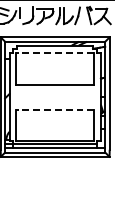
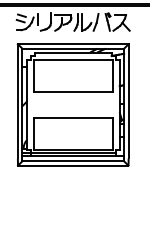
line: (55, 53) -> (73, 60), dashed -> solid
line: (55, 109) -> (73, 117), dashed -> solid

